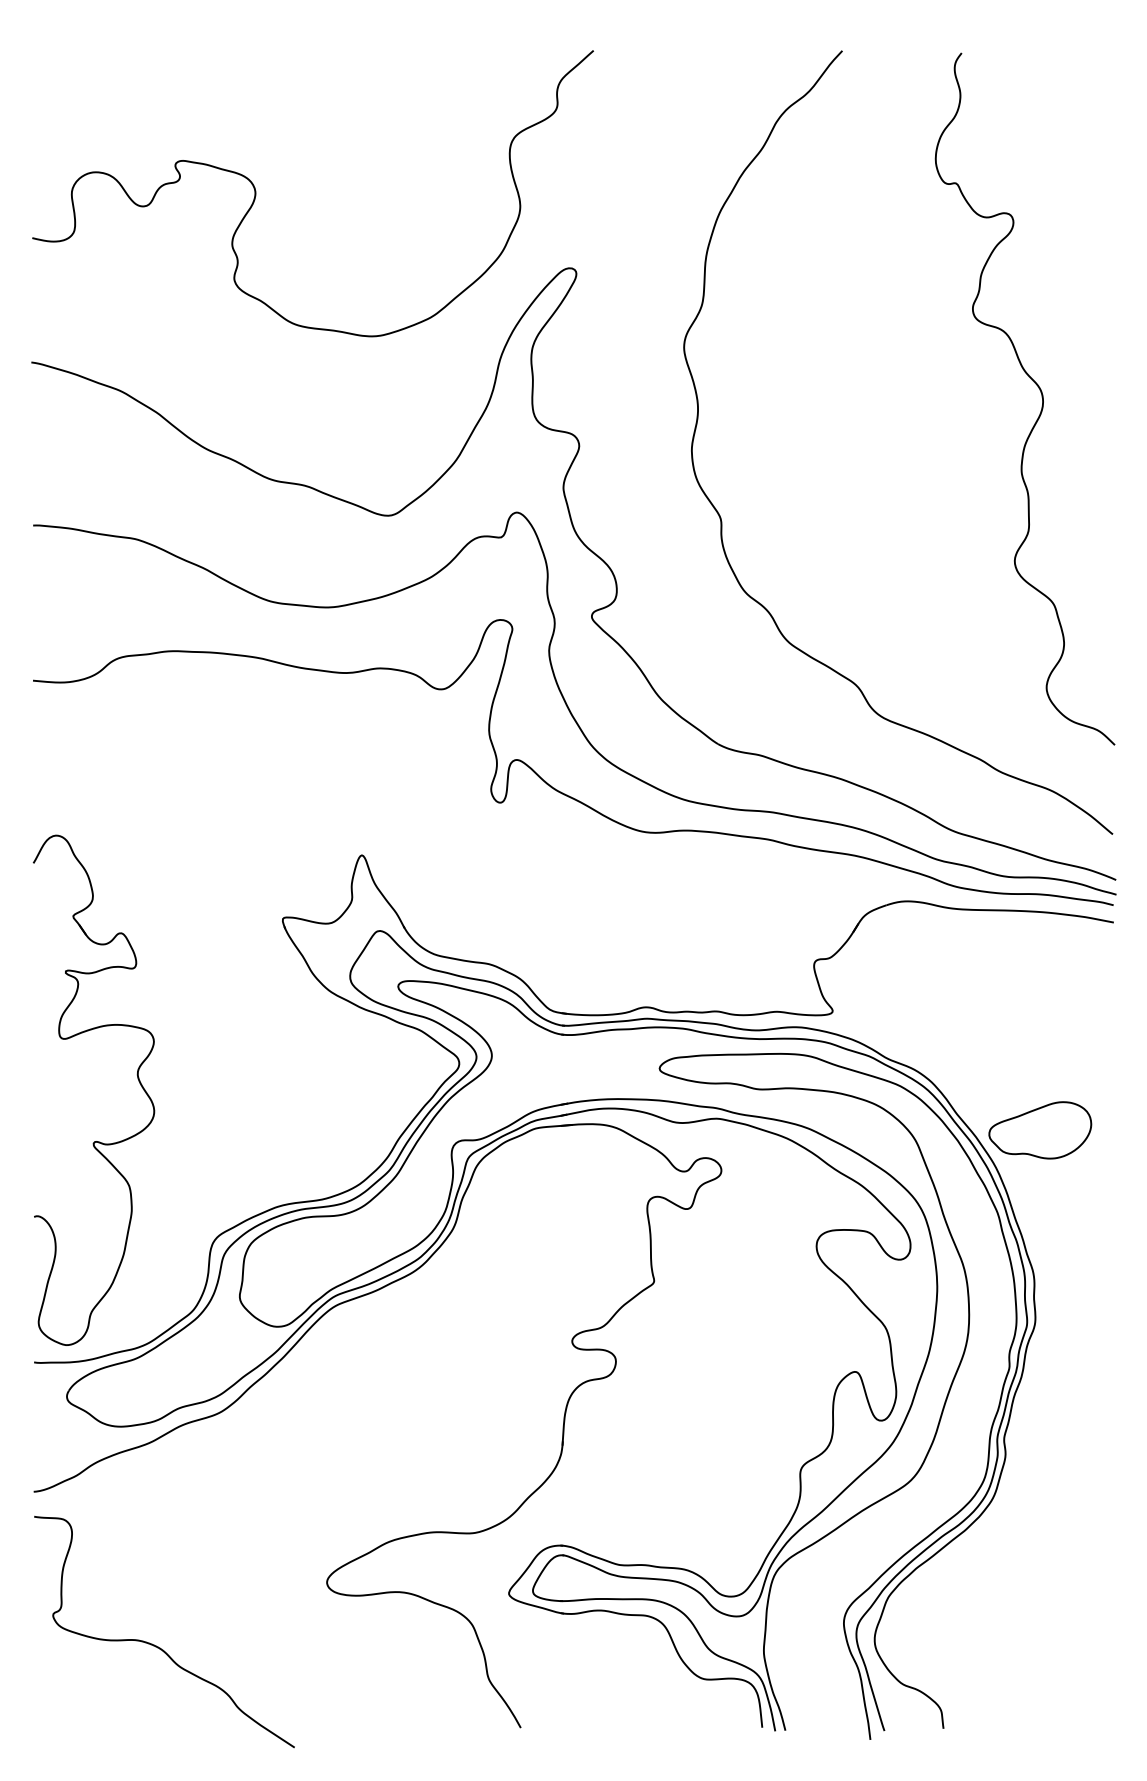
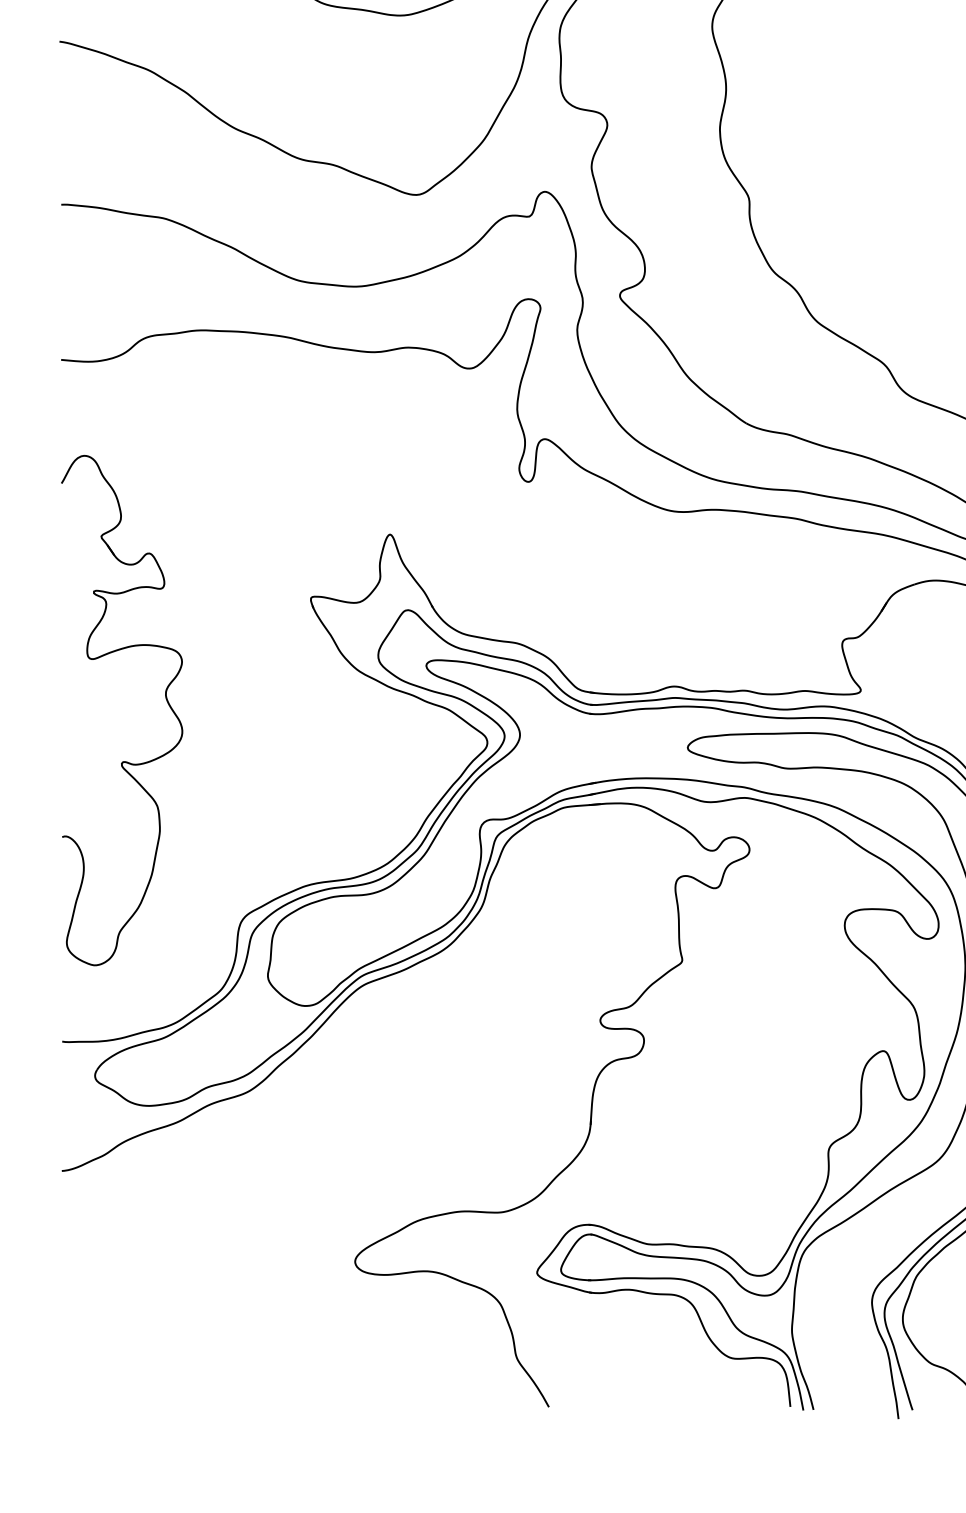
part: (137, 1079) -> (165, 699), moved
curve: (156, 1645) -> (184, 1324), removed

